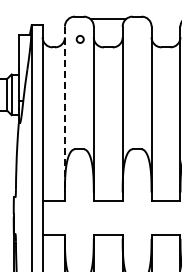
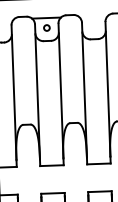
circle: (79, 39) -> (46, 28), moved
line: (64, 109) -> (13, 92), dashed -> solid

